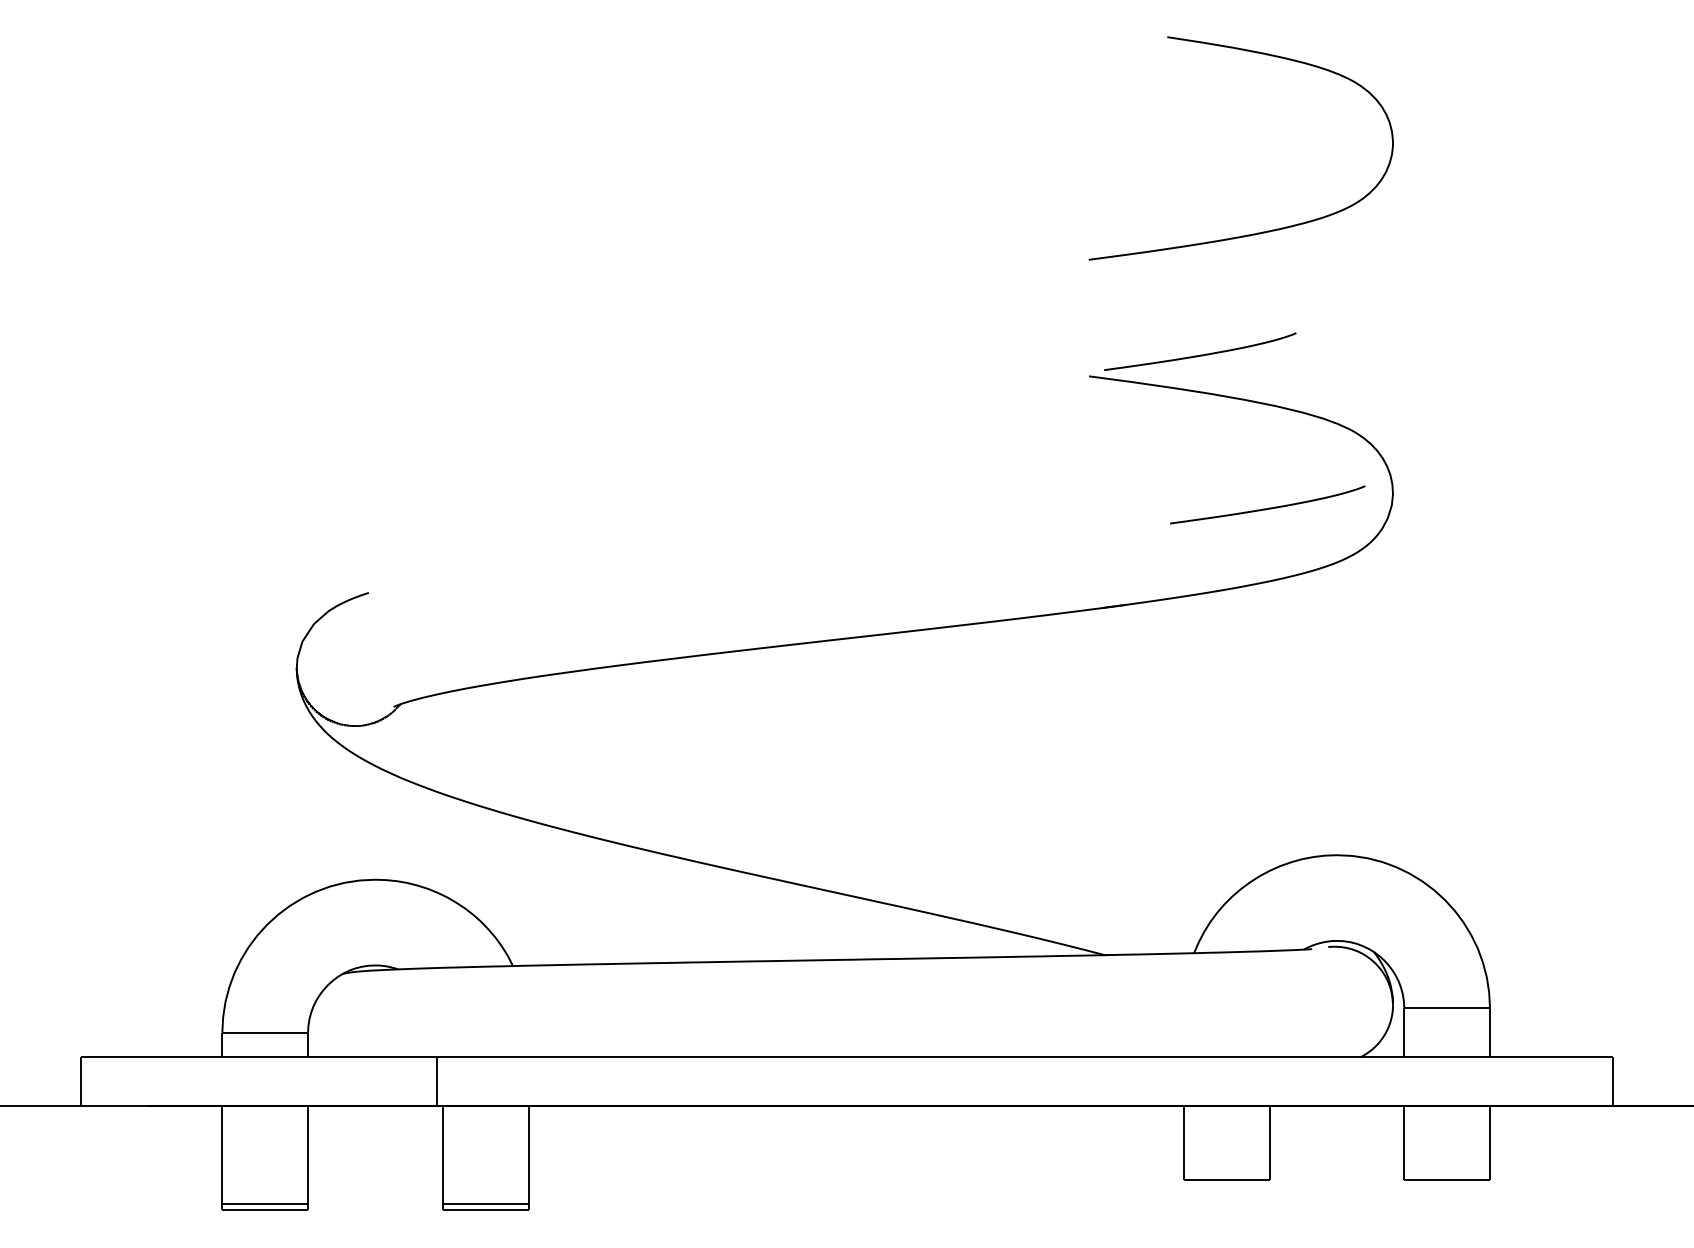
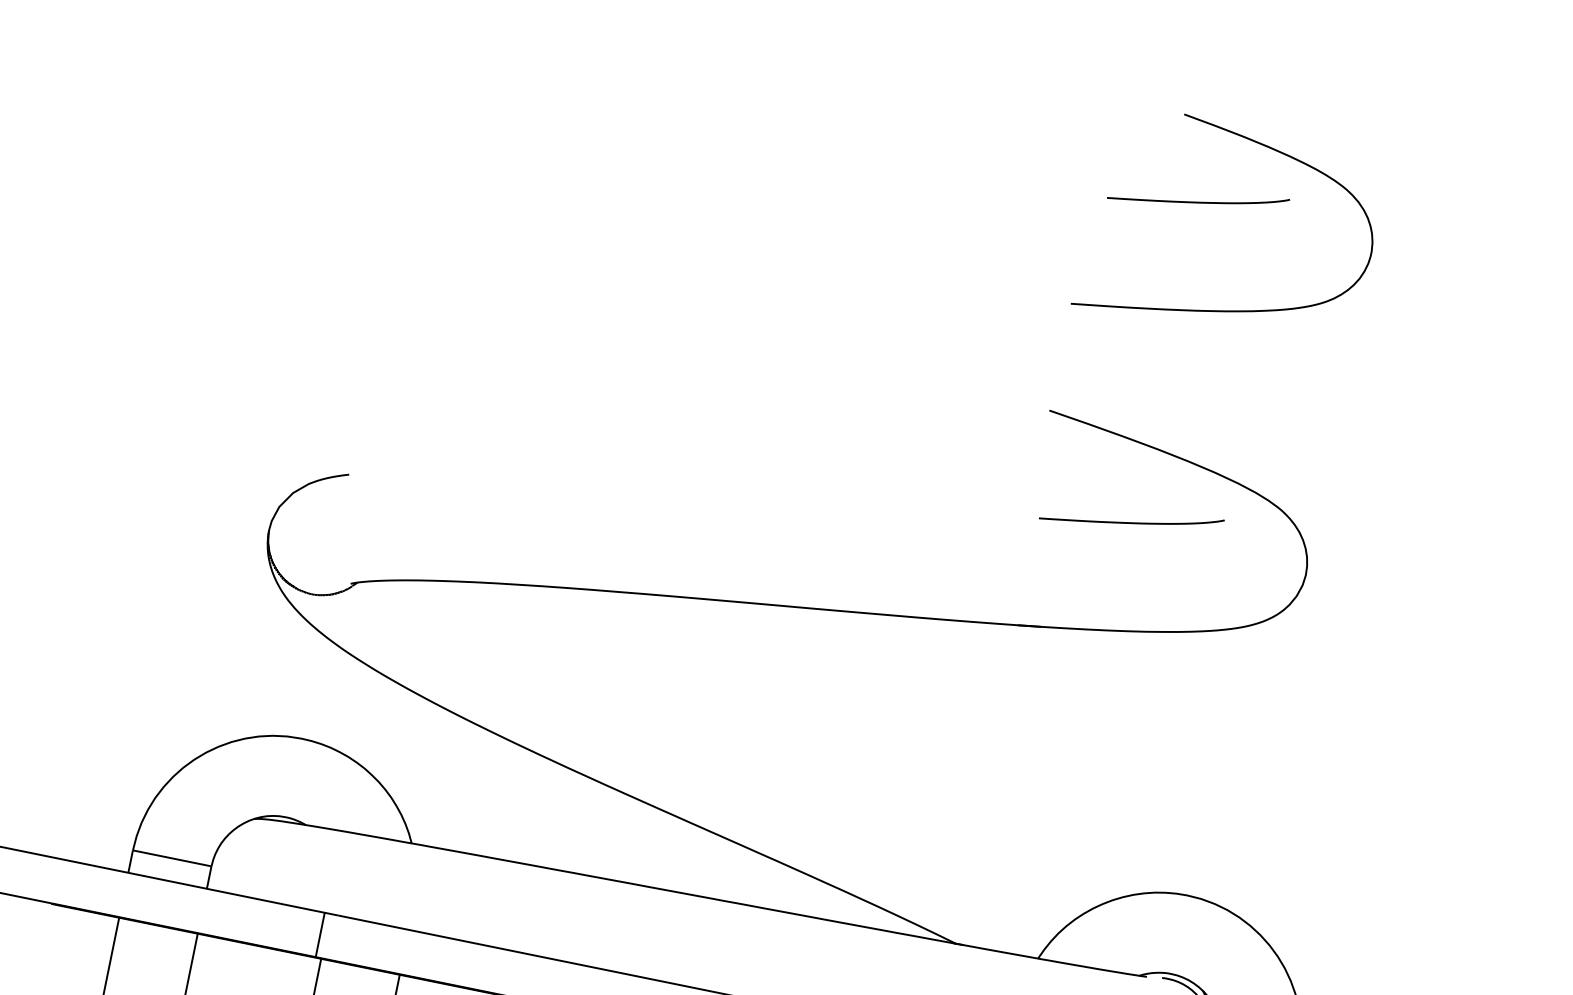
curve: (1200, 354) -> (1198, 201), moved
curve: (1268, 507) -> (1132, 521), moved

